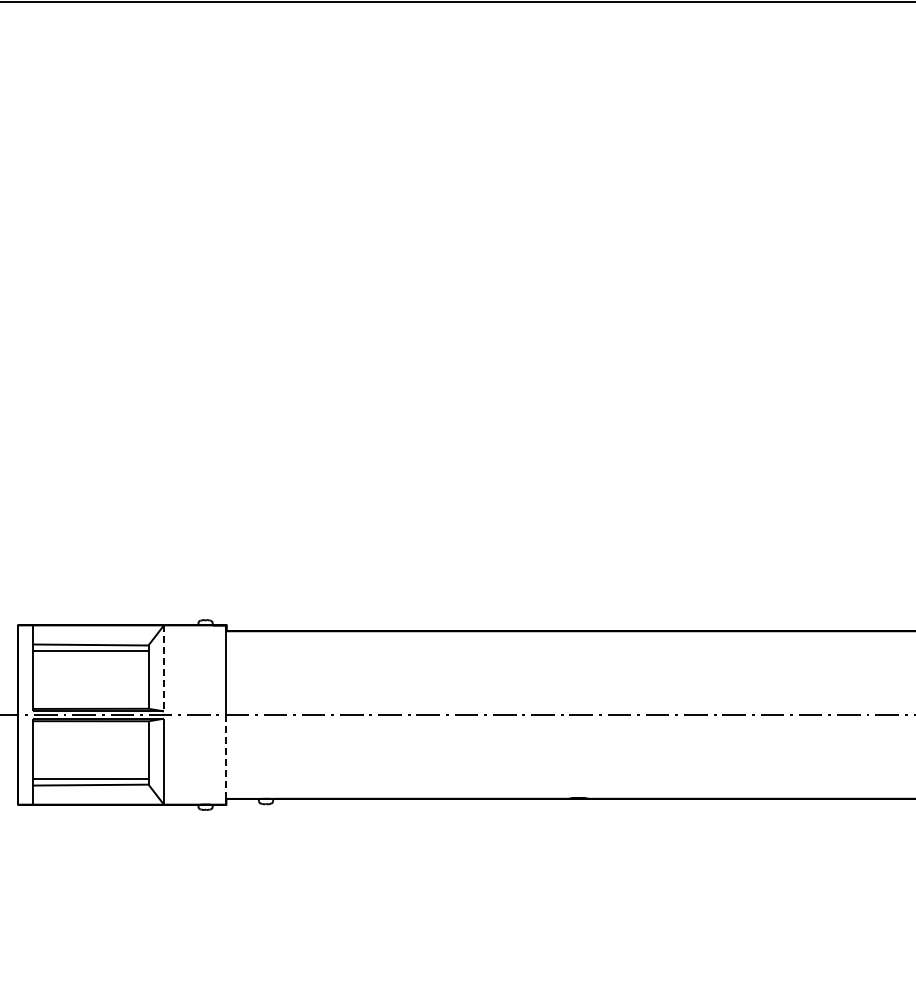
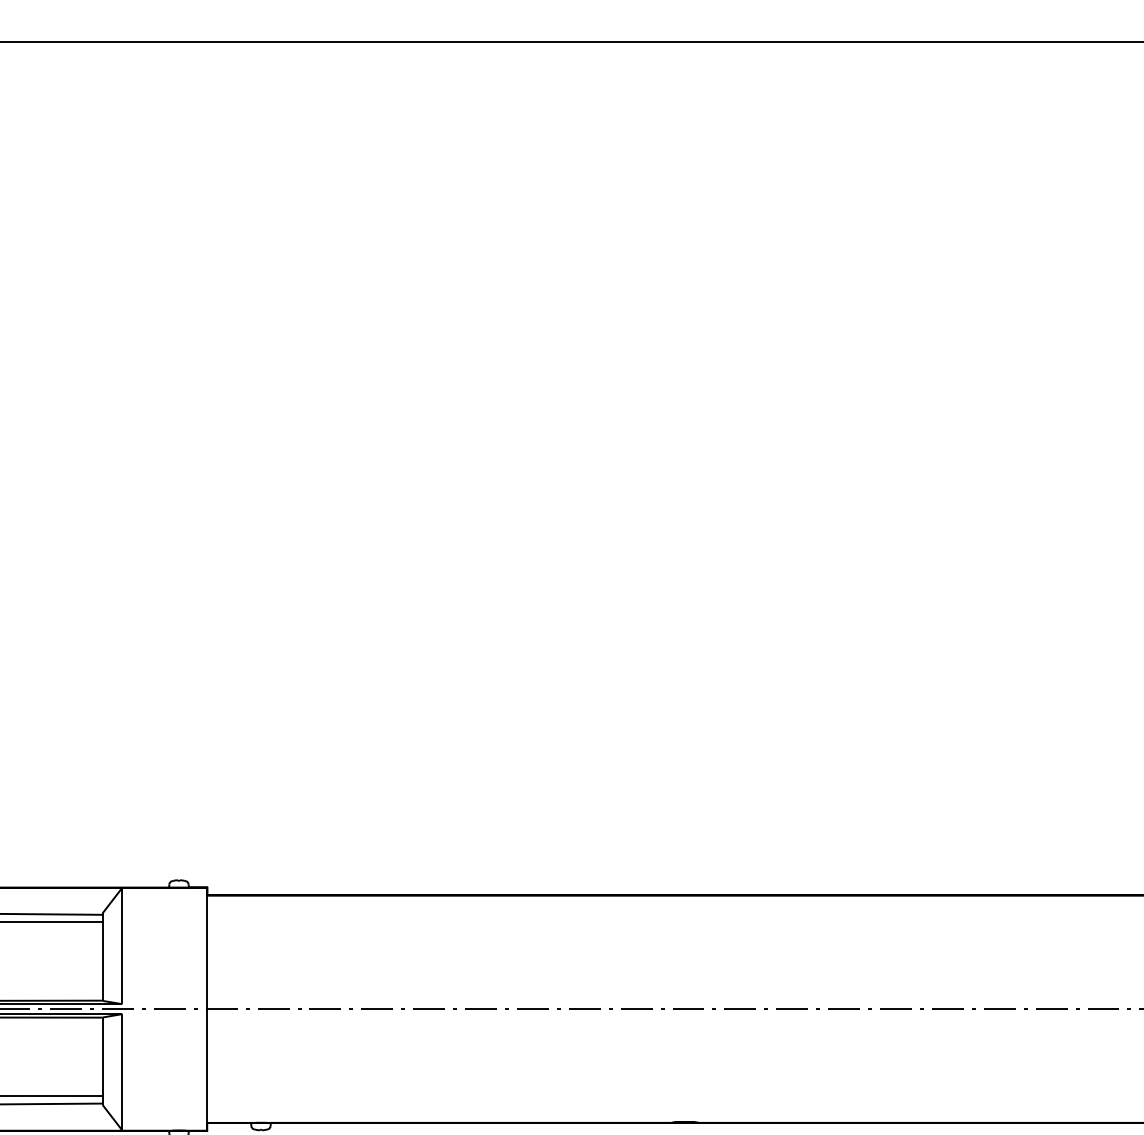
line: (163, 668) -> (121, 946), dashed -> solid
line: (226, 756) -> (207, 1065), dashed -> solid

